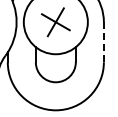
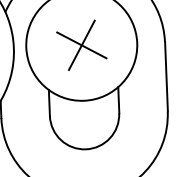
line: (103, 41) -> (165, 75), dashed -> solid

